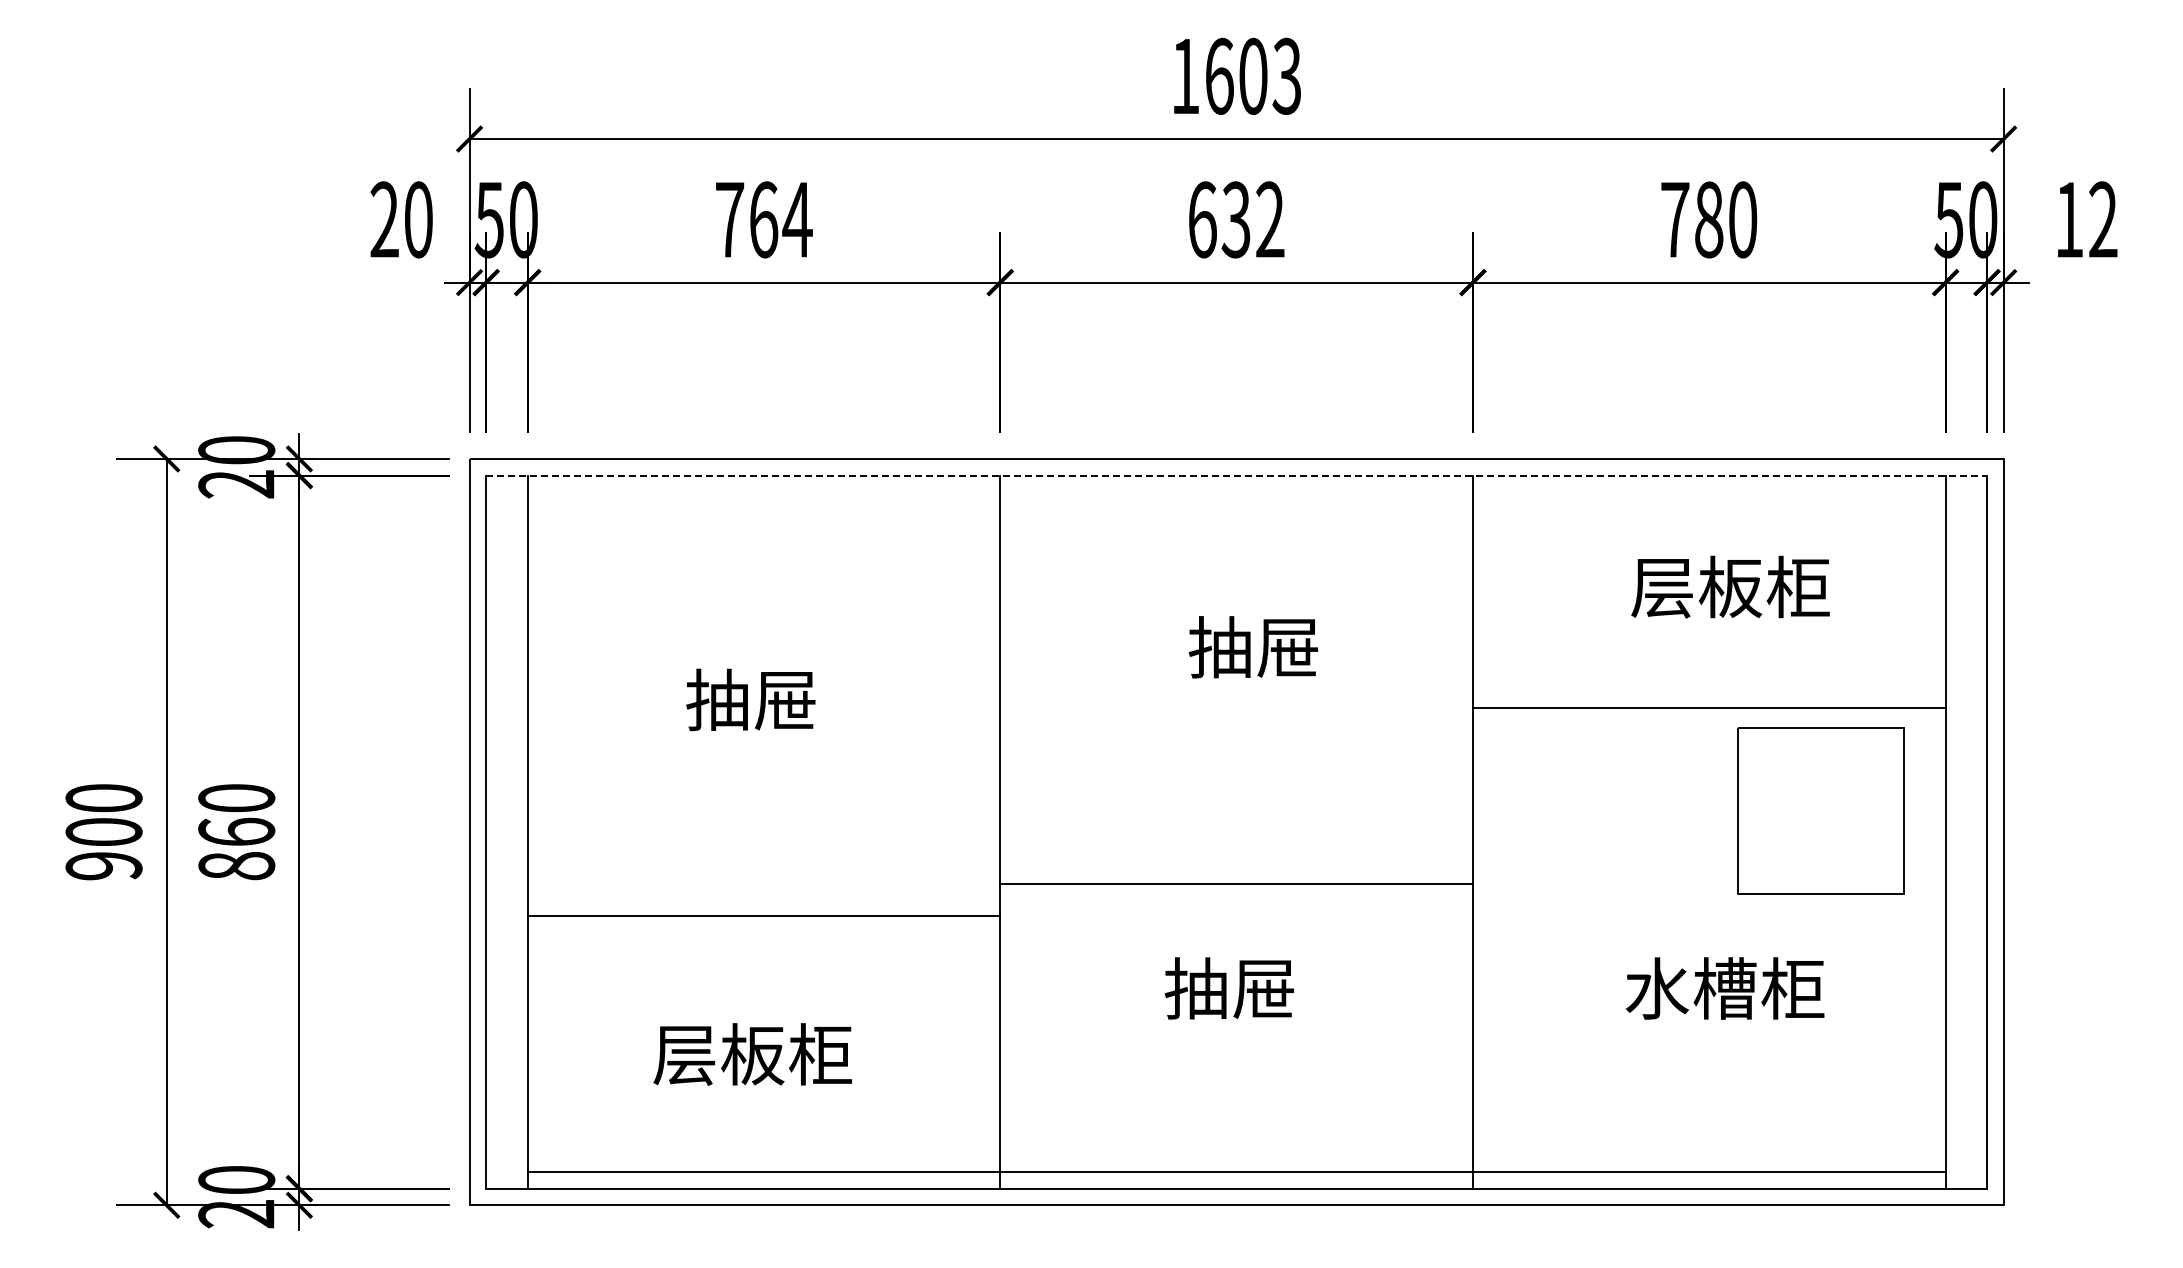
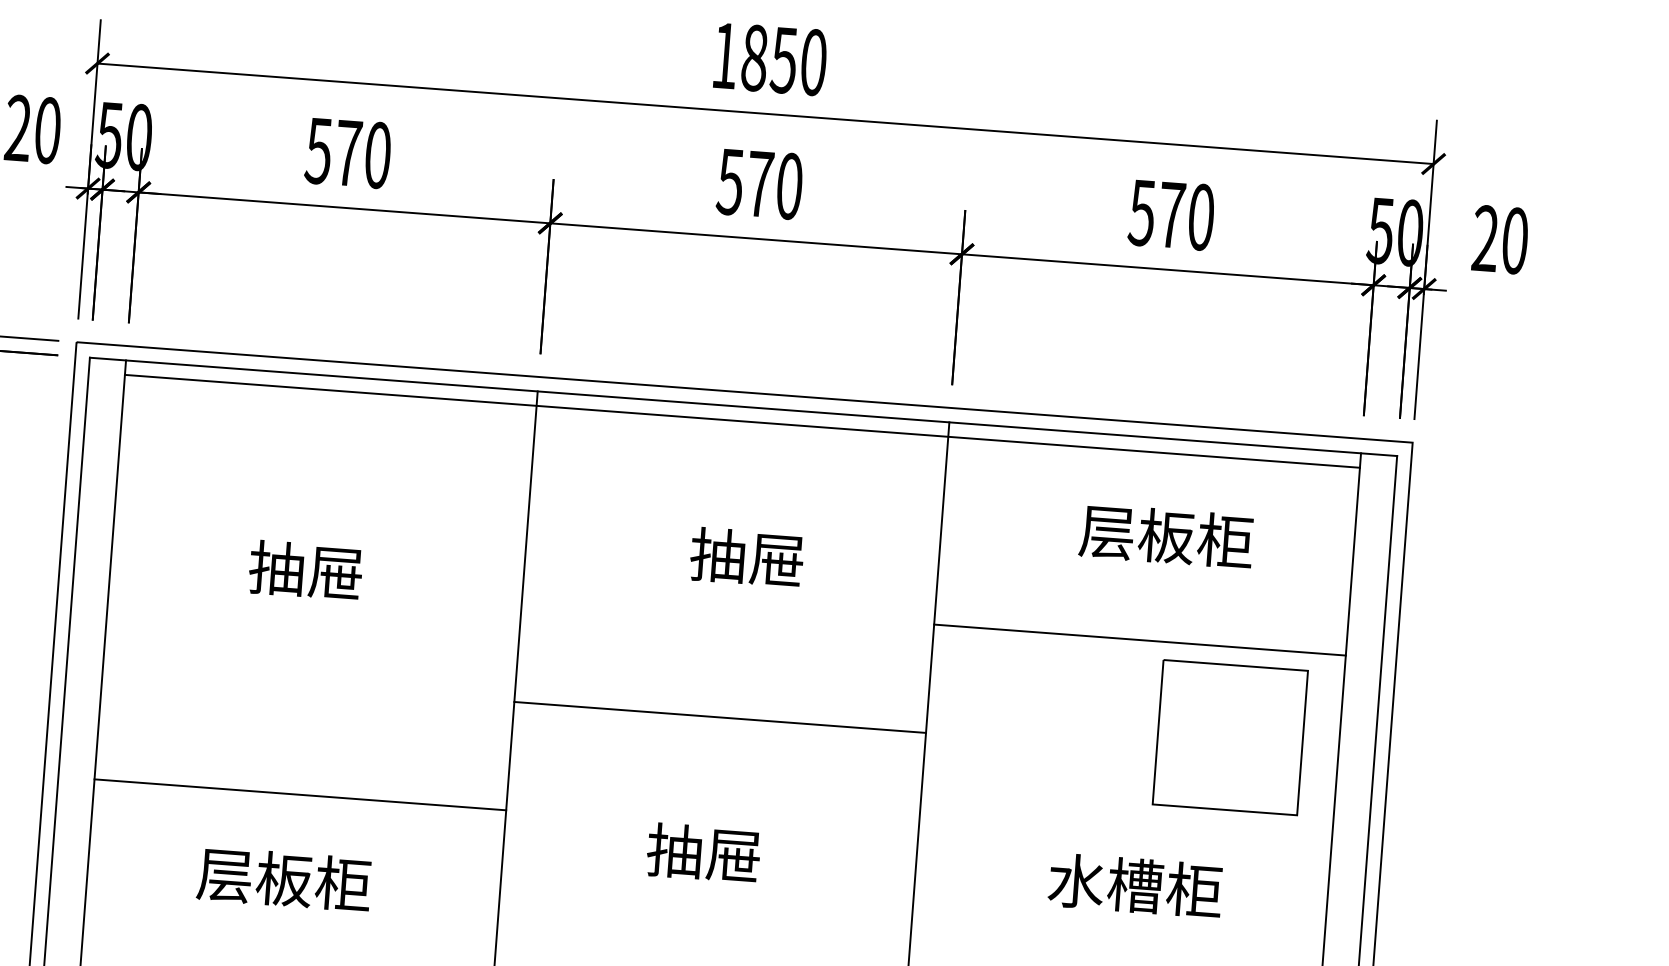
text: (1253, 75) -> (784, 59), 1603 -> 1850
text: (763, 219) -> (348, 152), 764 -> 570
text: (1235, 219) -> (759, 183), 632 -> 570
text: (1691, 219) -> (1156, 213), 780 -> 570
text: (2086, 219) -> (1500, 239), 12 -> 20
line: (1237, 475) -> (744, 406), dashed -> solid
line: (1236, 492) -> (742, 421), added
line: (1236, 884) -> (720, 717), moved
line: (763, 915) -> (299, 794), moved

